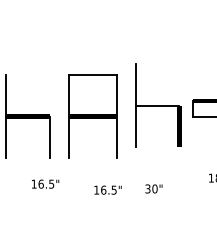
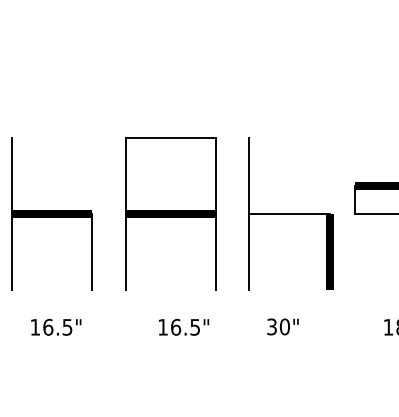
part: (158, 105) -> (291, 214), moved
text: (45, 183) -> (56, 326), moved
text: (153, 188) -> (282, 326), moved
text: (107, 189) -> (182, 326), moved

